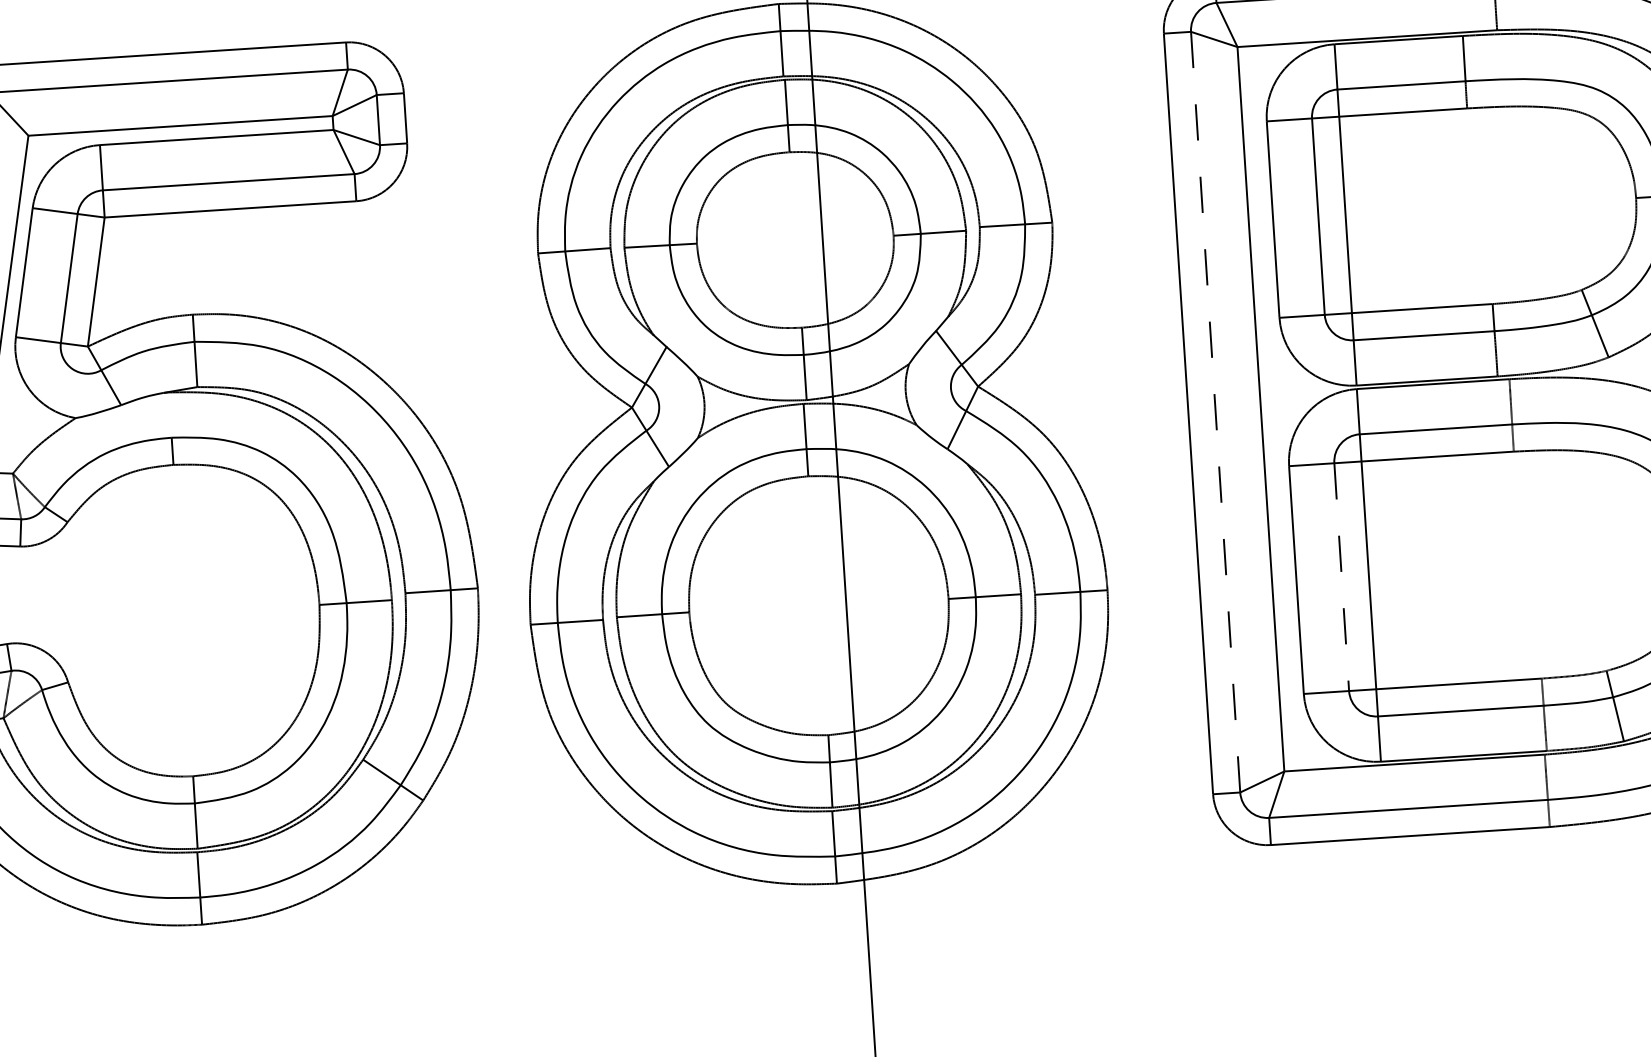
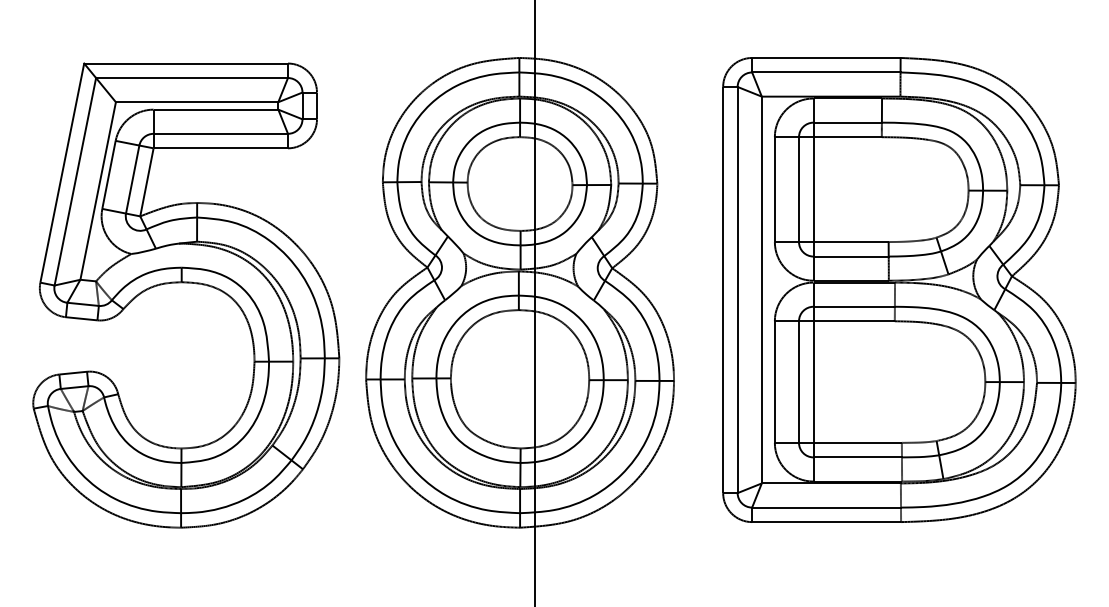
line: (1215, 411) -> (737, 289), dashed -> solid
line: (1342, 577) -> (799, 382), dashed -> solid

